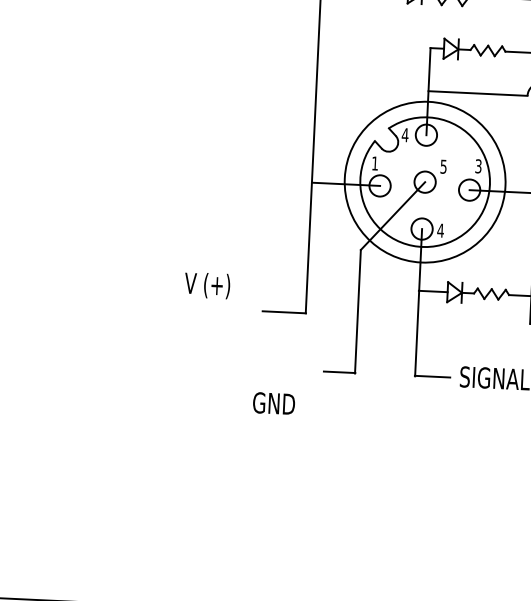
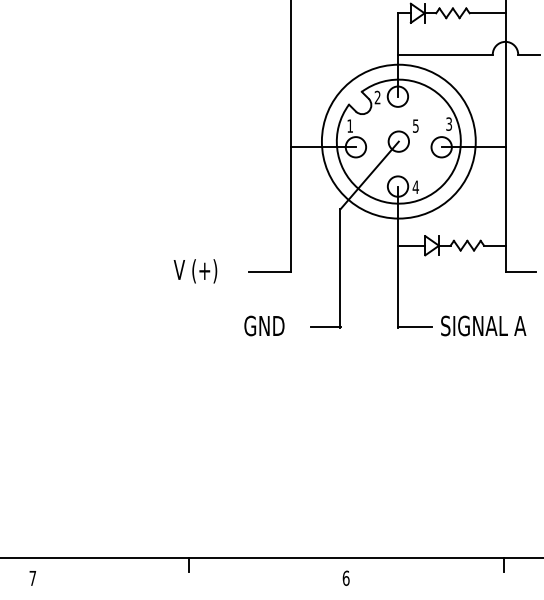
text: (405, 135) -> (377, 97), 4 -> 2
text: (207, 285) -> (195, 271), moved
text: (274, 403) -> (264, 325), moved

